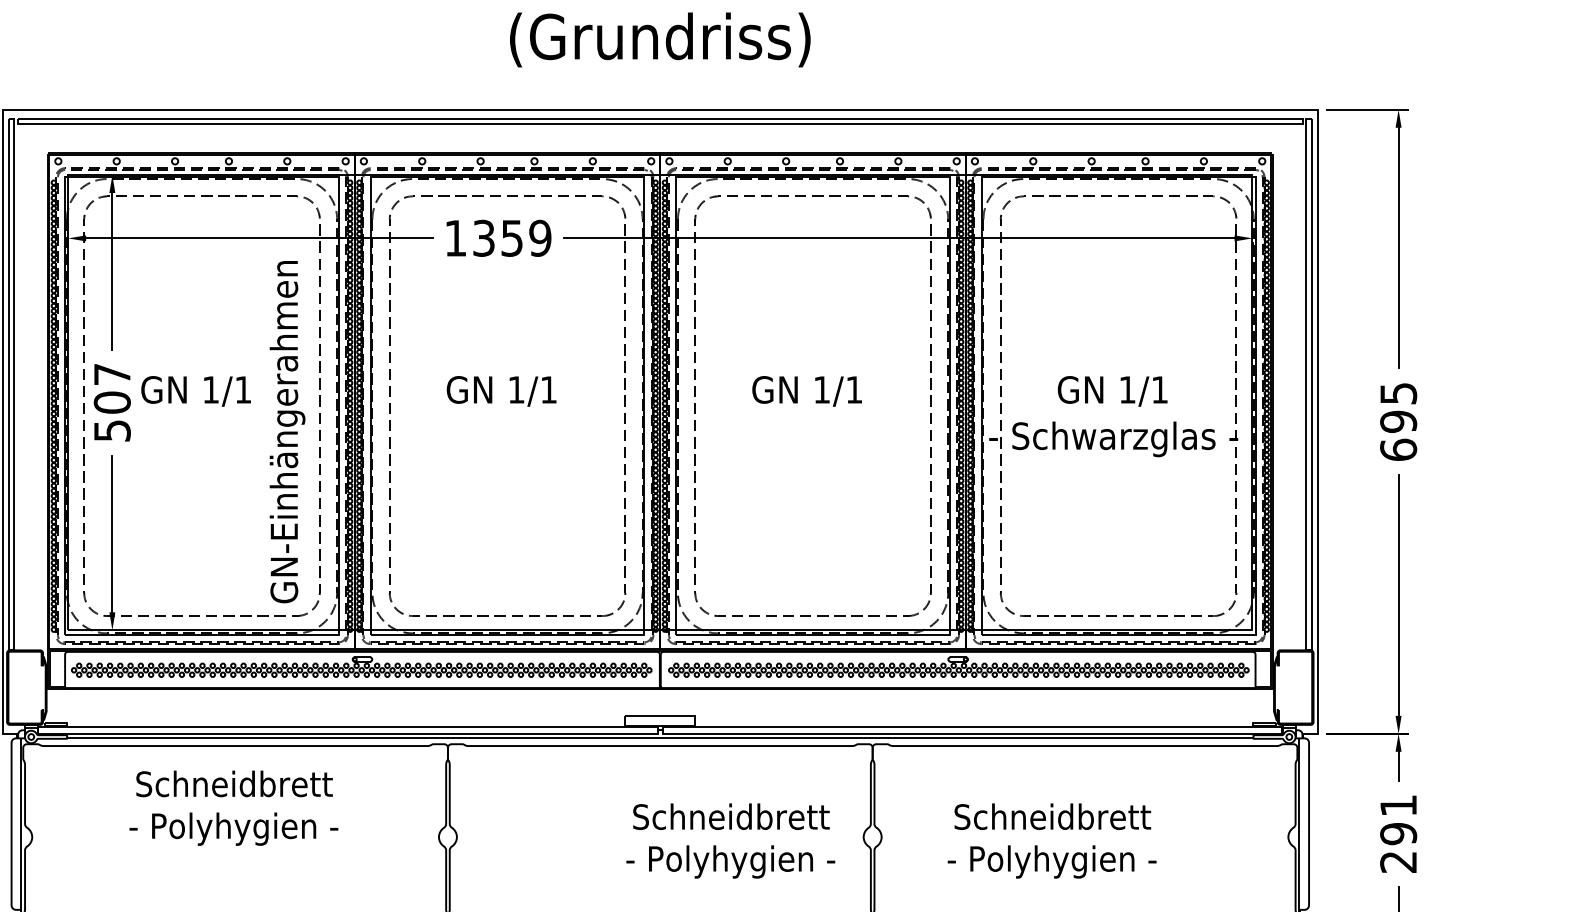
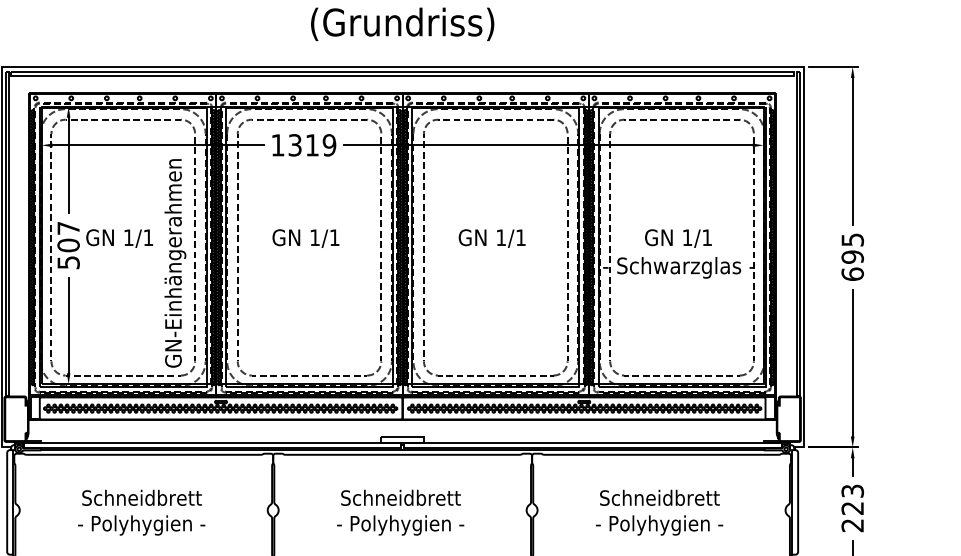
text: (512, 238) -> (312, 145), 1359 -> 1319
text: (233, 807) -> (141, 512), moved
text: (1398, 819) -> (852, 499), 291 -> 223
text: (730, 840) -> (400, 512), moved
text: (1052, 840) -> (659, 512), moved

